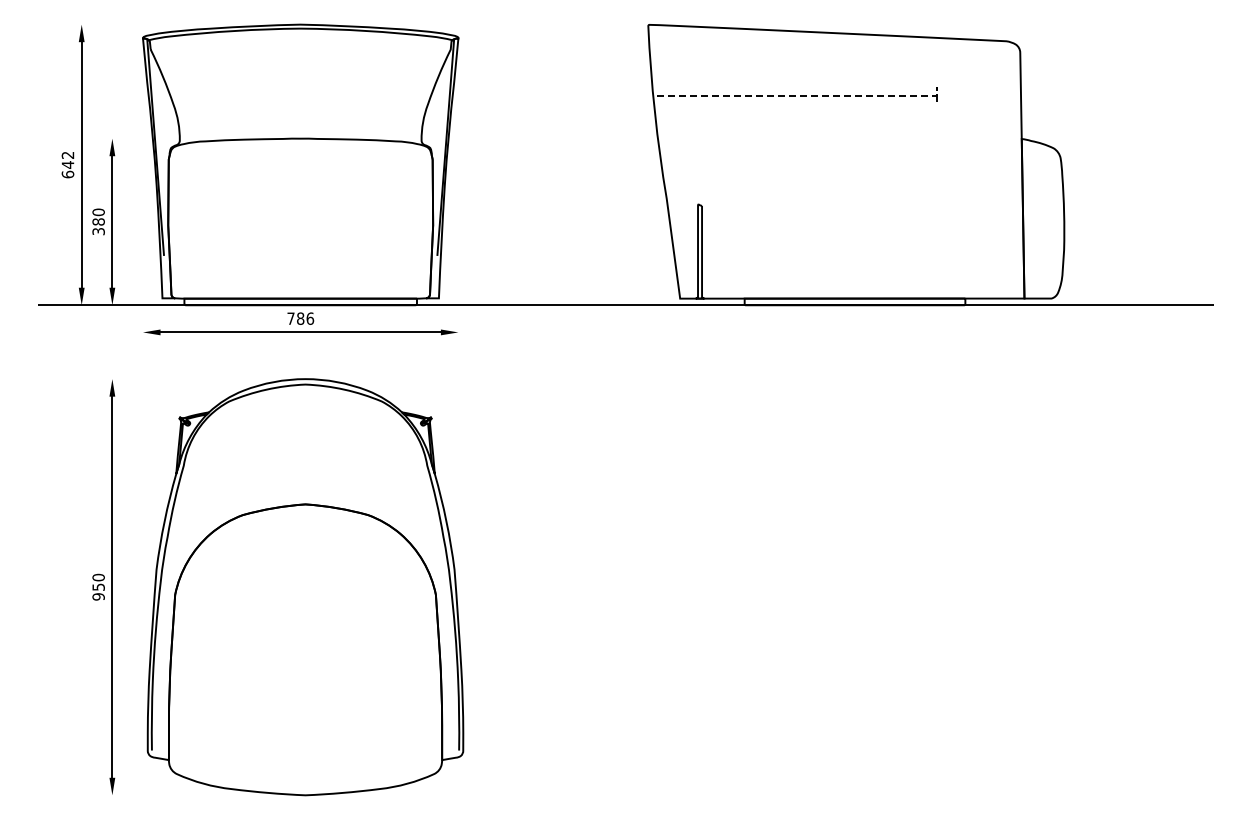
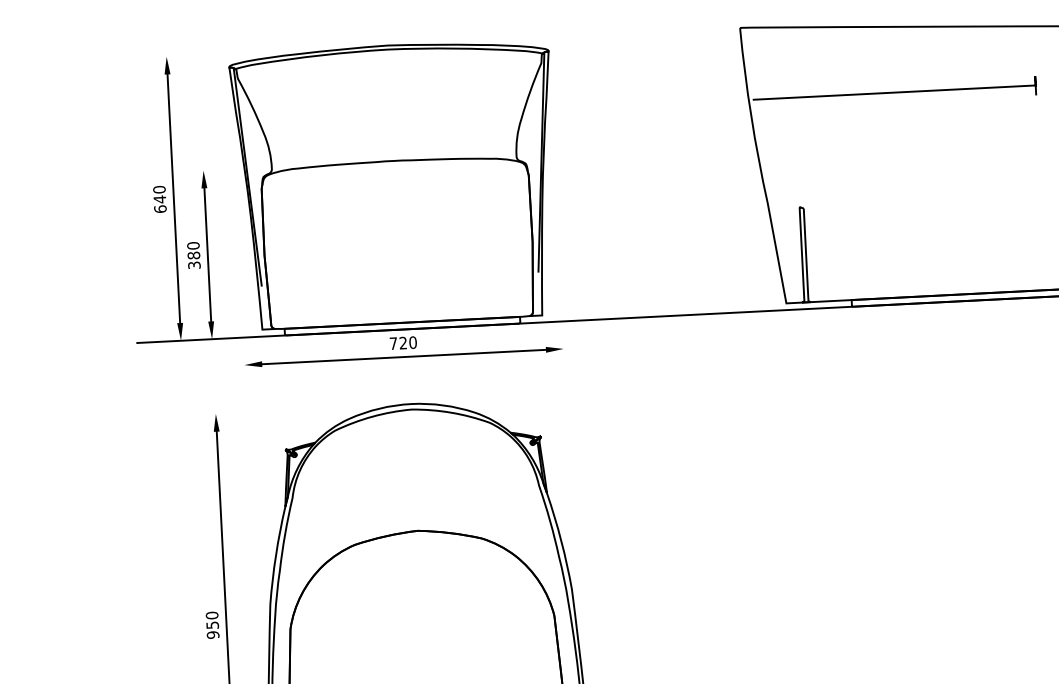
line: (812, 96) -> (909, 92), dashed -> solid
text: (67, 155) -> (158, 189), 642 -> 640
text: (305, 318) -> (408, 342), 786 -> 720

